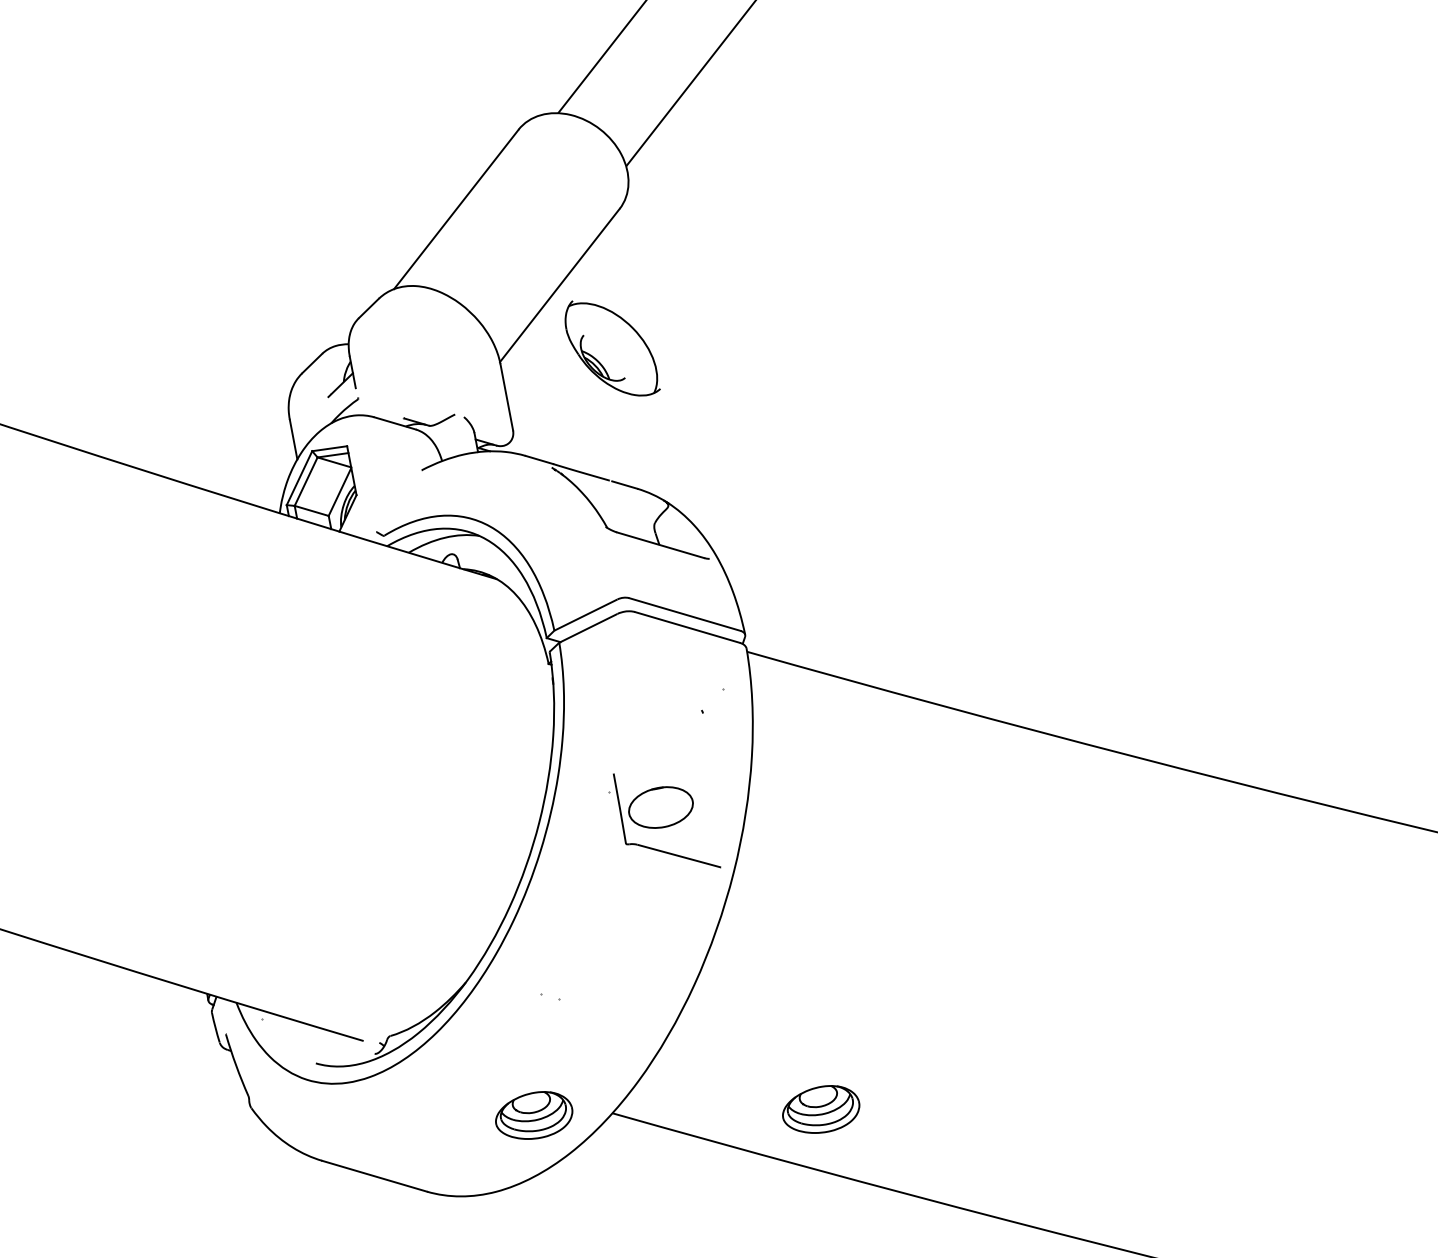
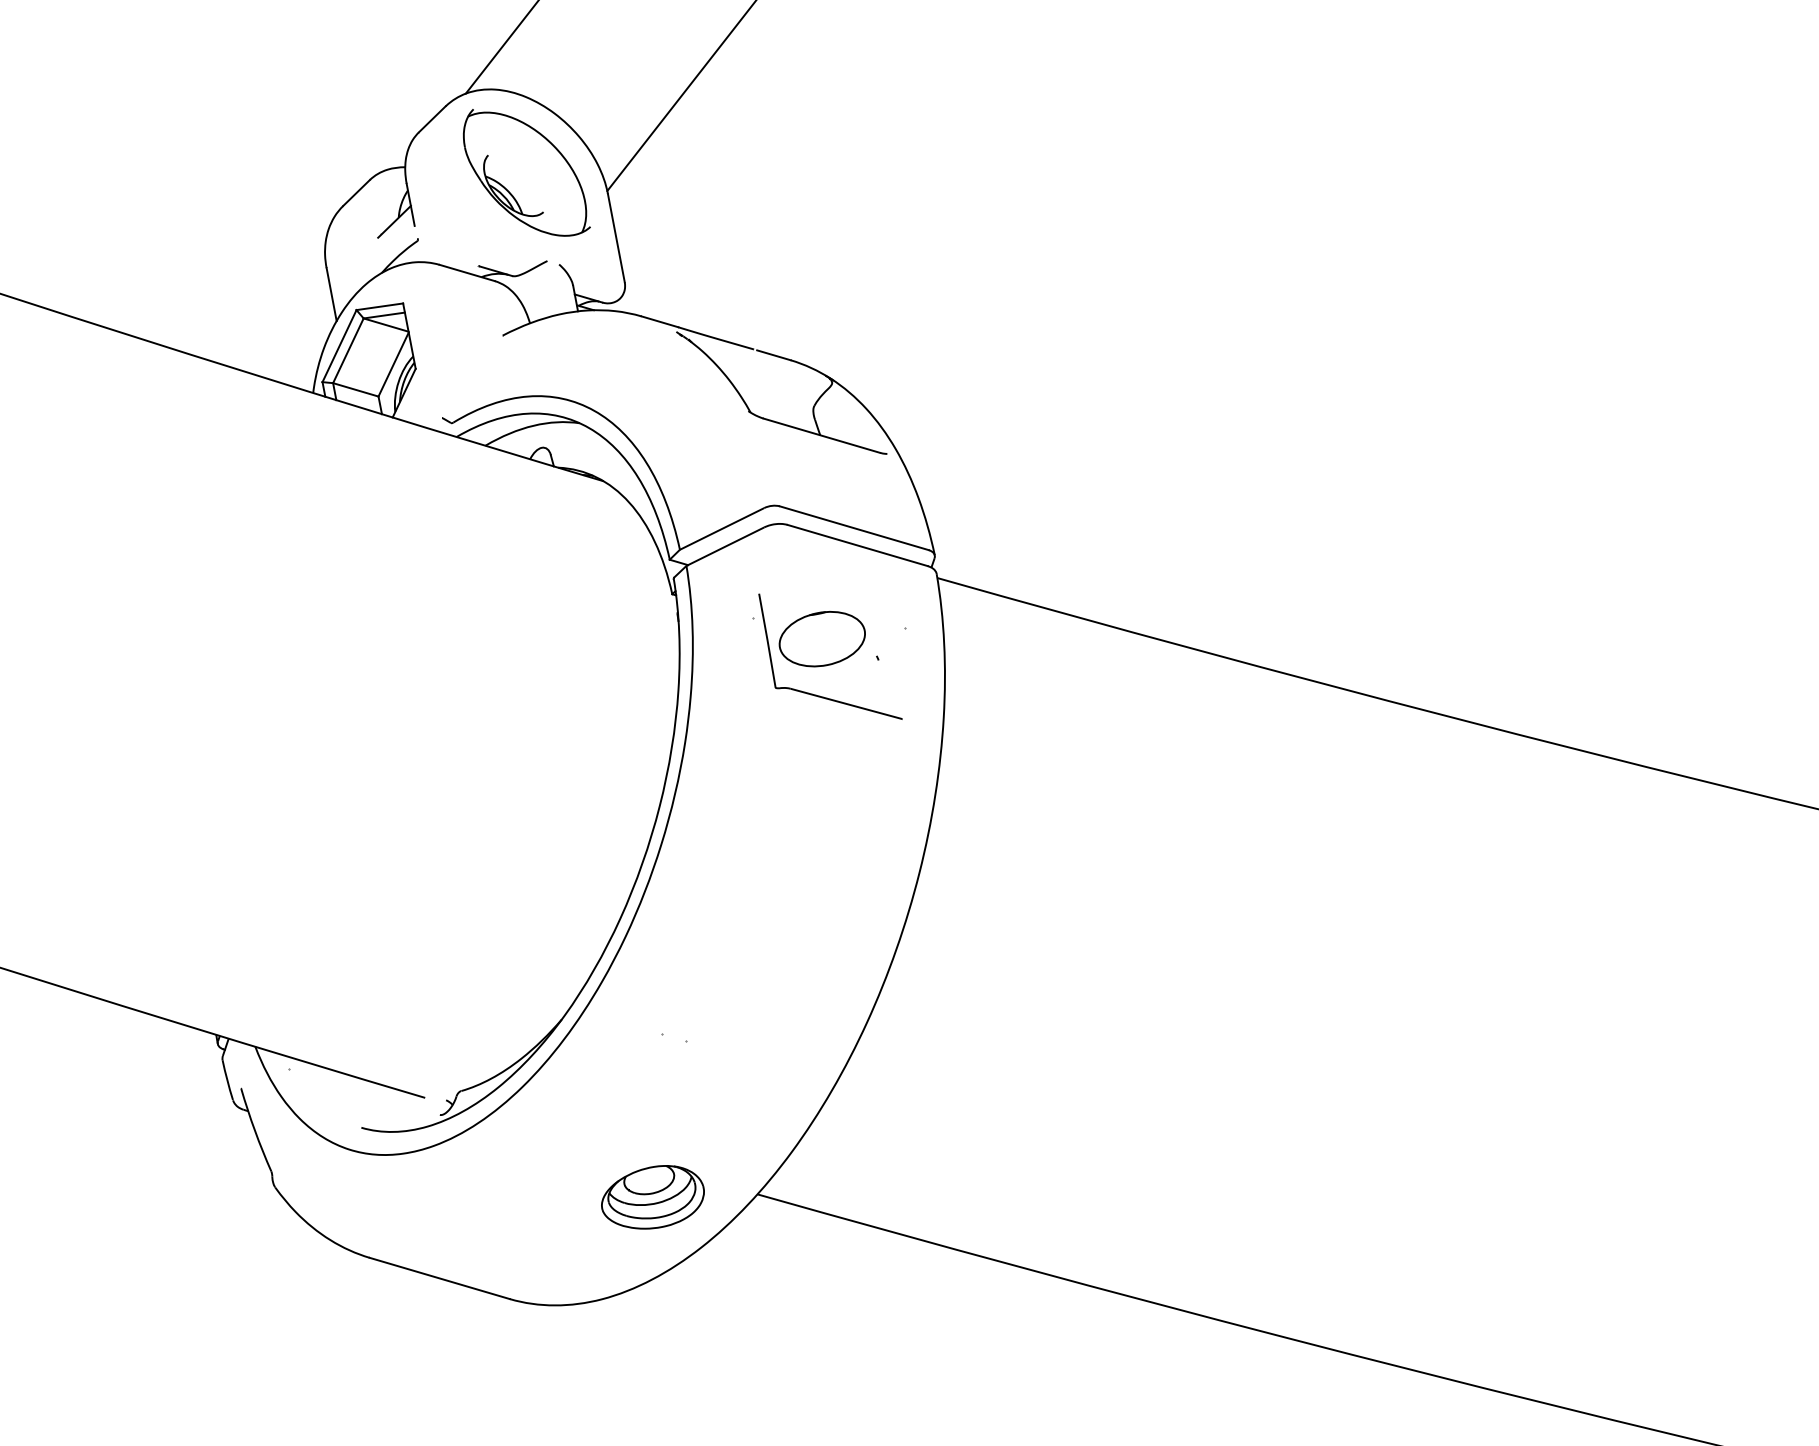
part: (612, 348) -> (526, 172), moved
part: (664, 820) -> (826, 656), moved
part: (821, 1109) -> (1036, 1189), removed

